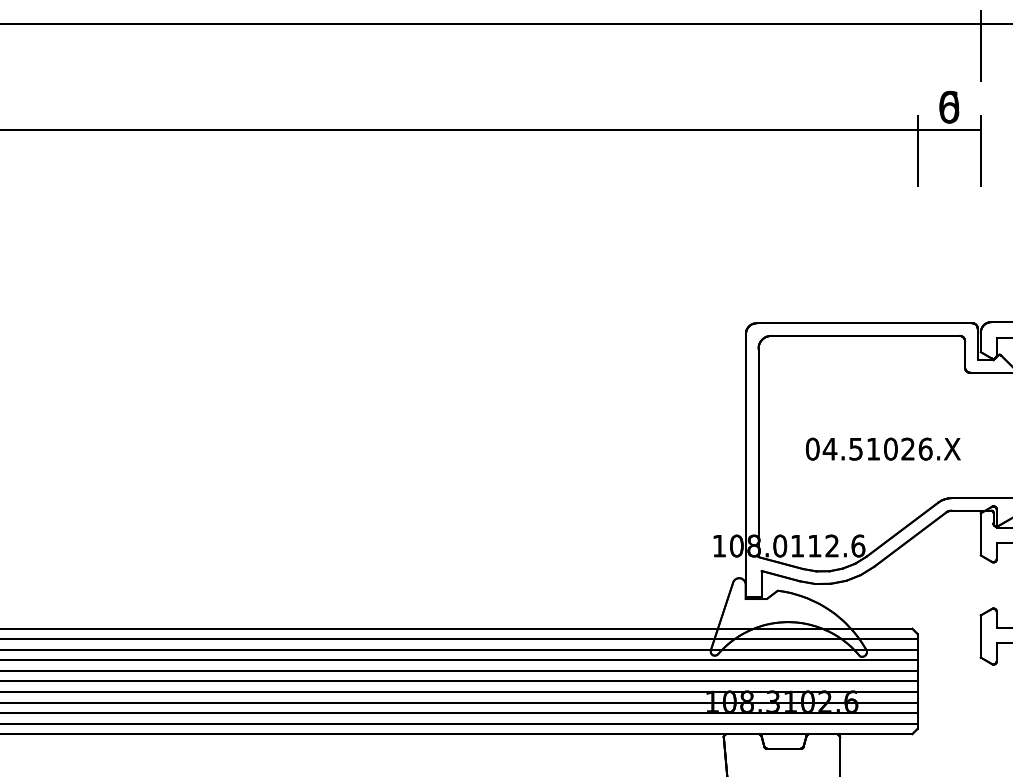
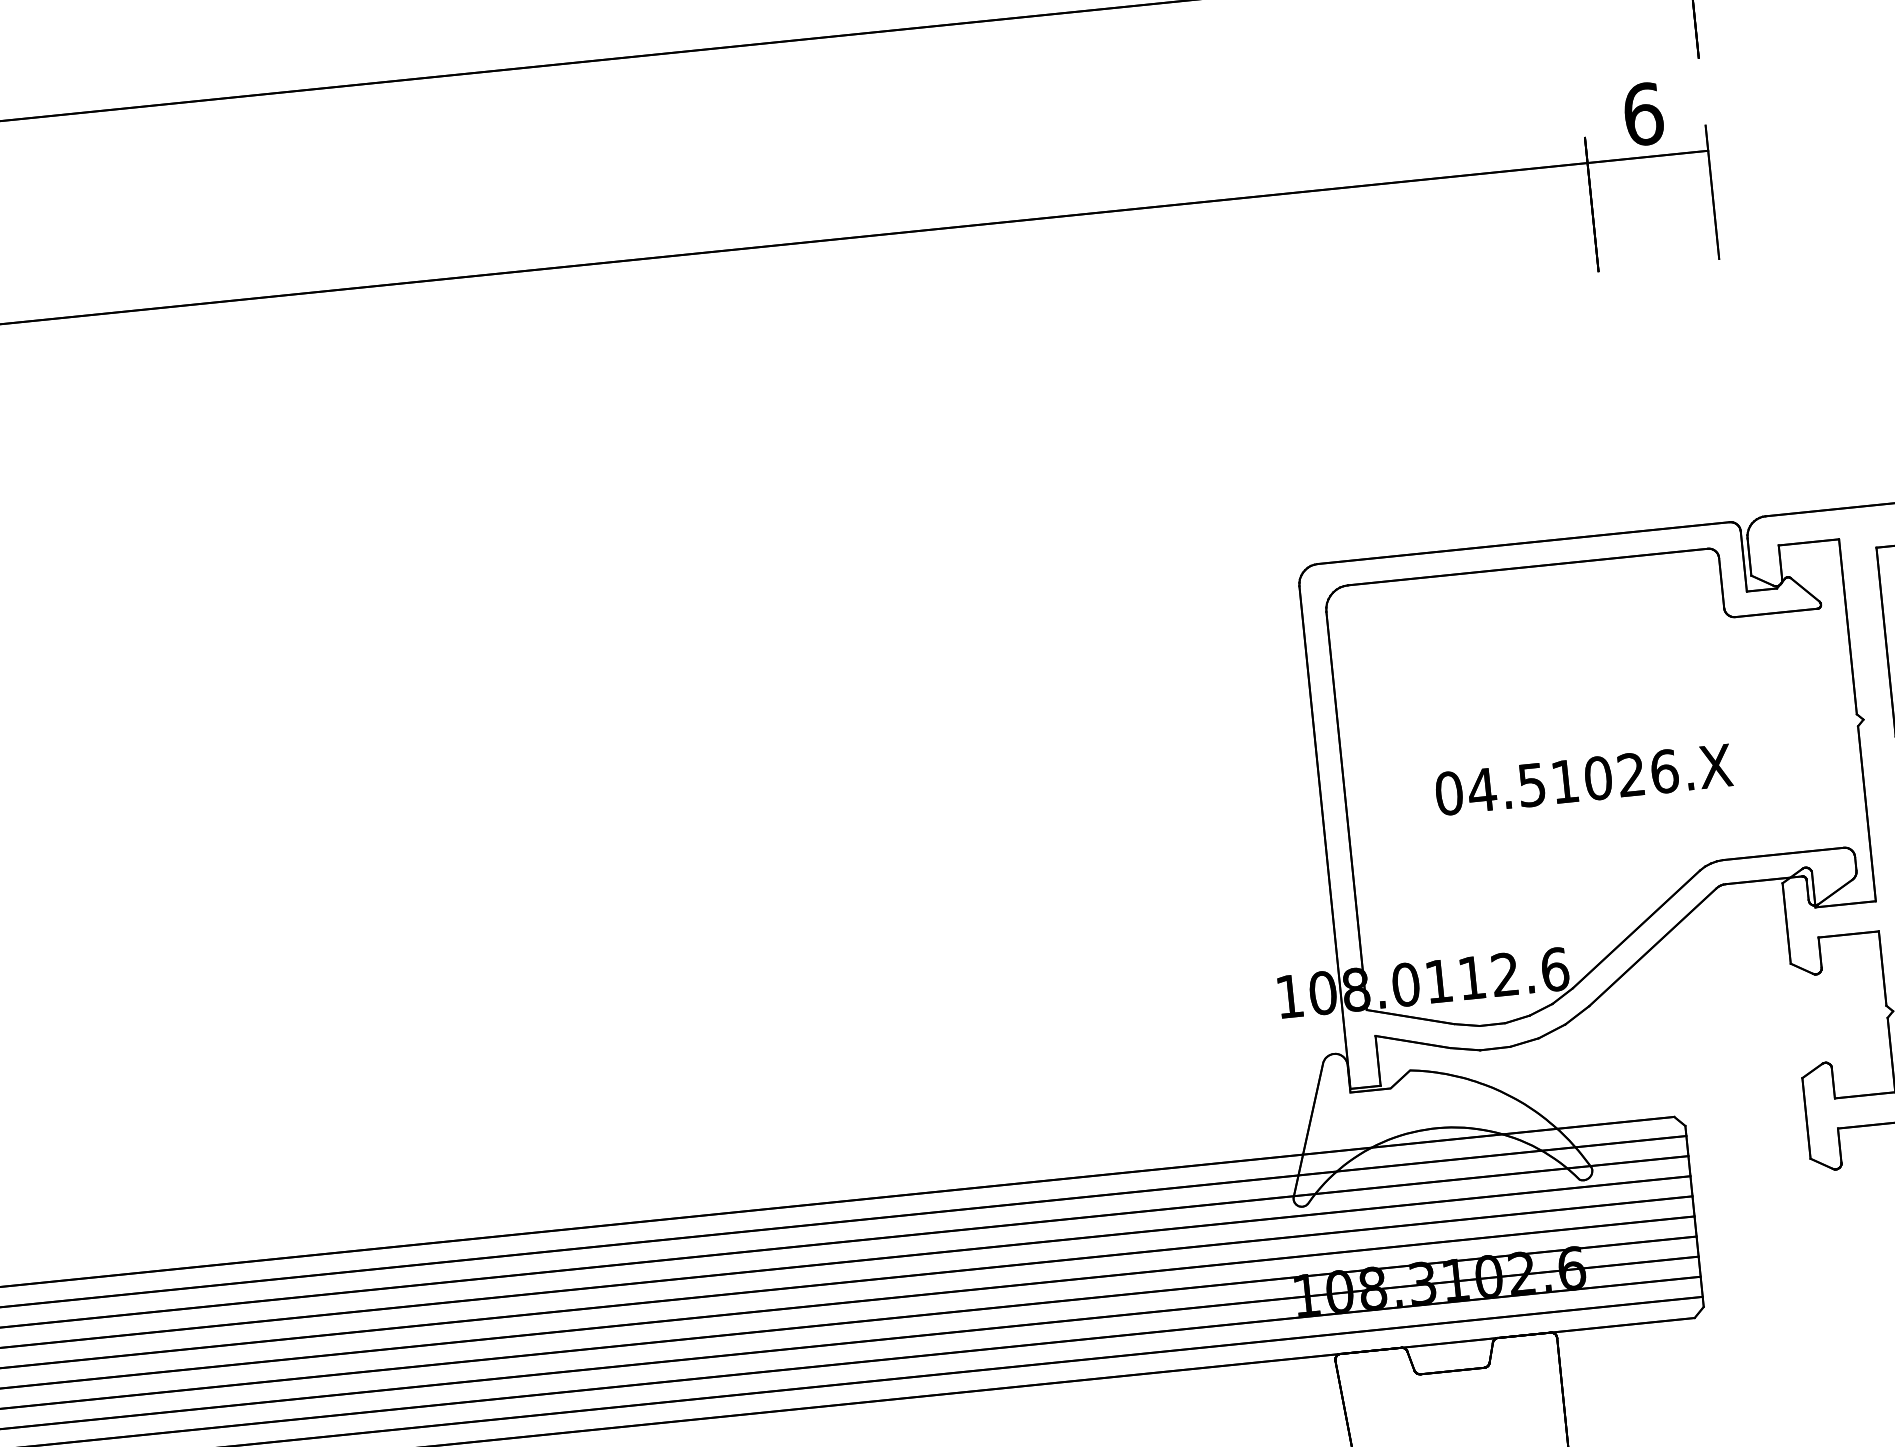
text: (949, 106) -> (1643, 112), 0 -> 6

